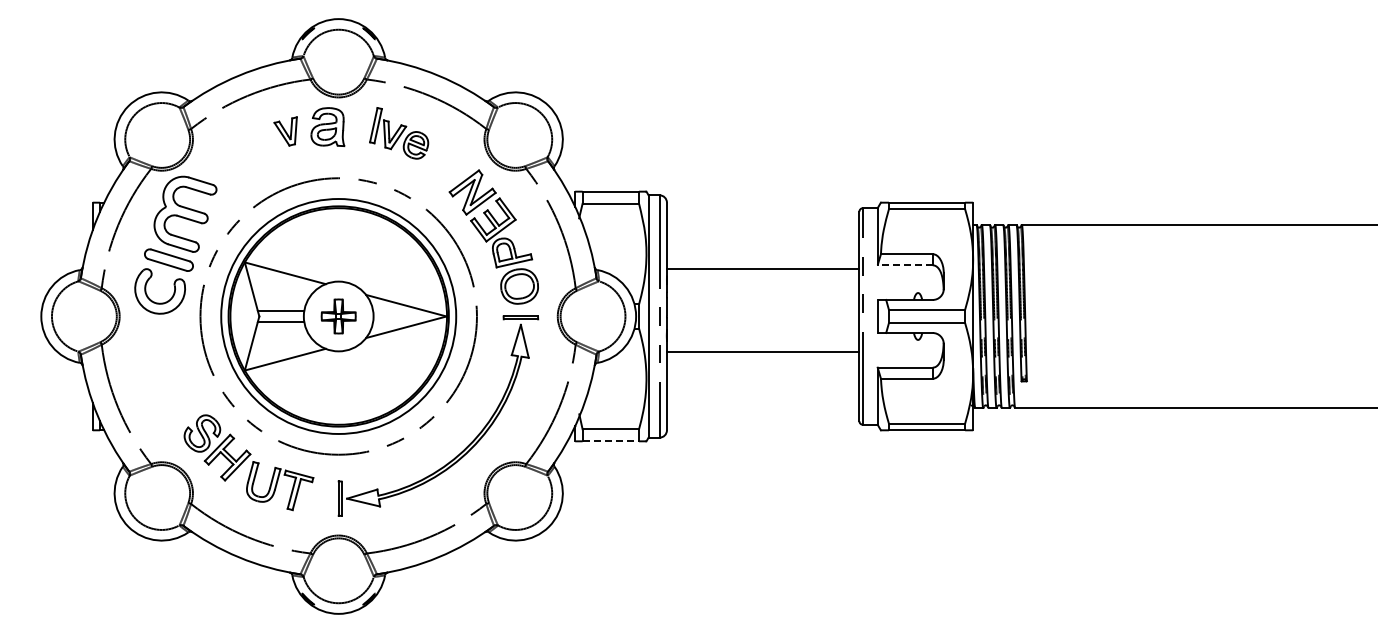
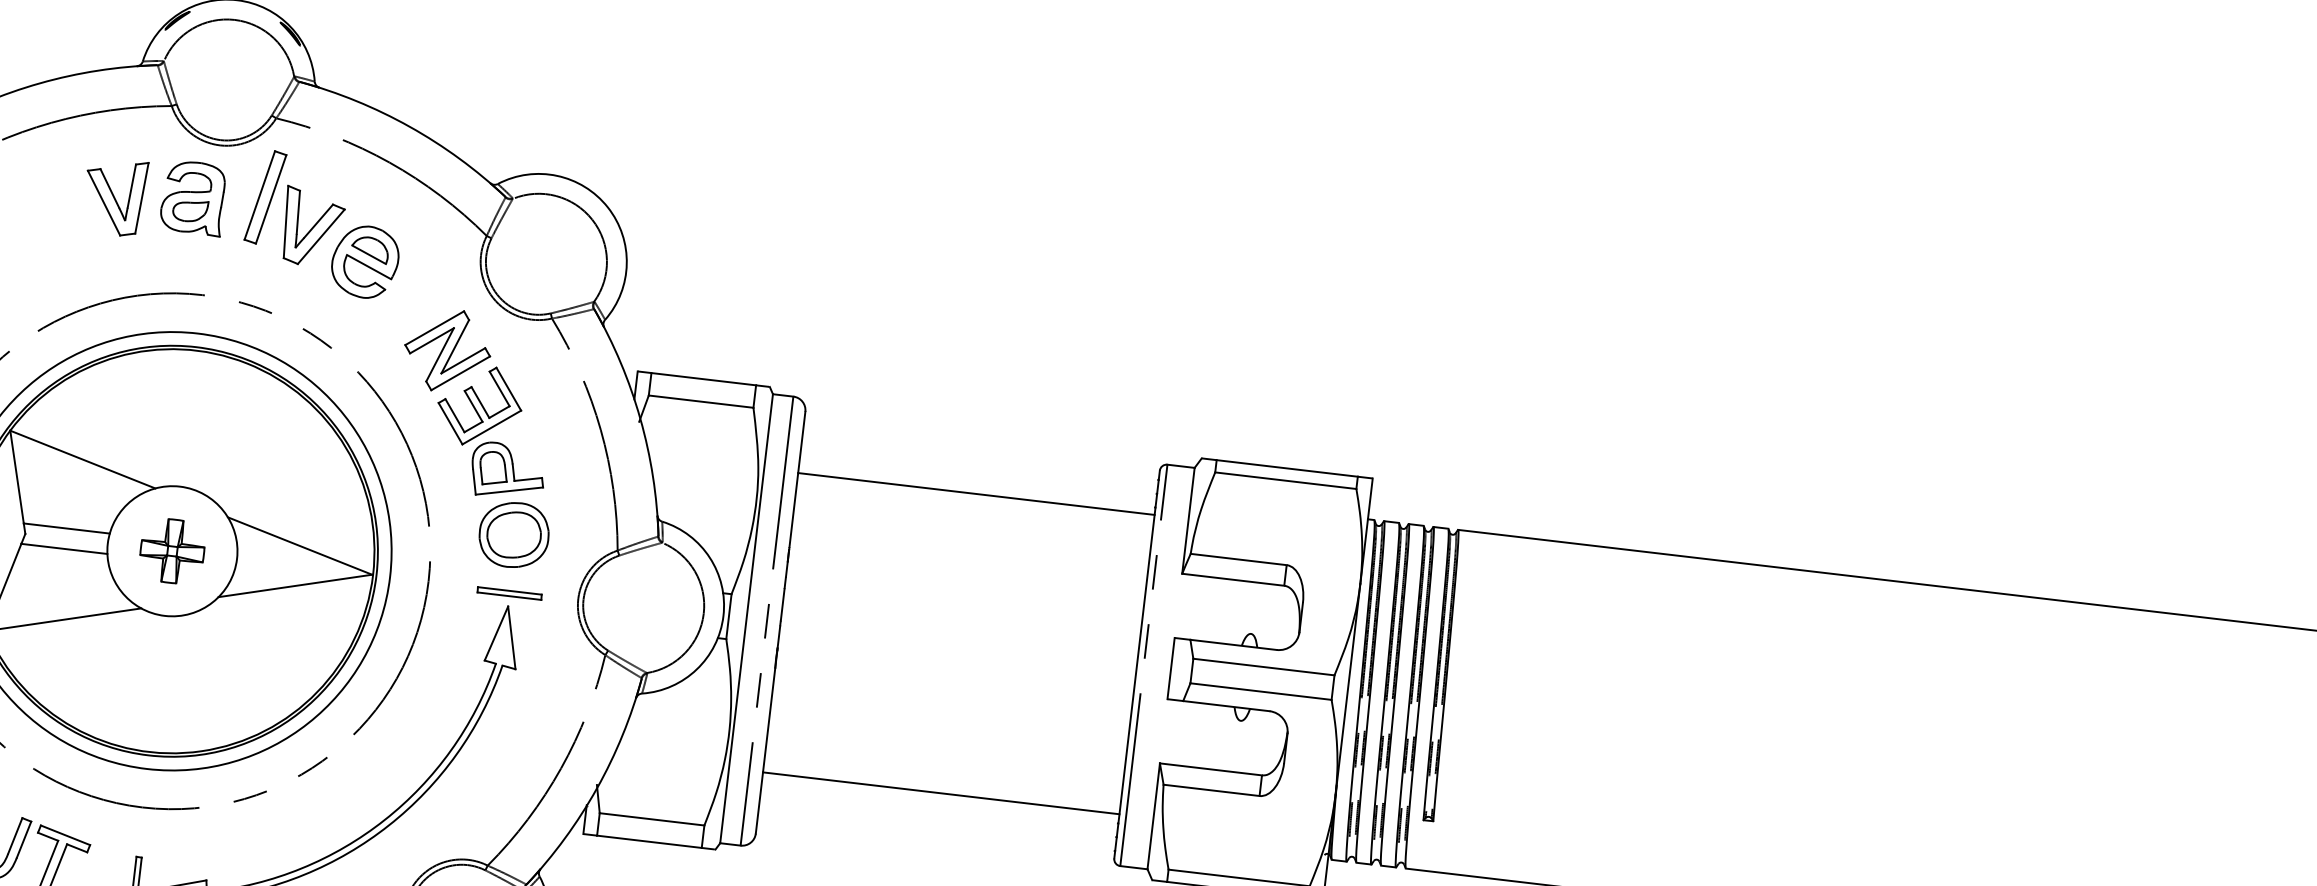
part: (285, 131) -> (114, 196), size x1.43
part: (398, 133) -> (323, 225), size x1.43
line: (905, 265) -> (1233, 580), dashed -> solid
line: (762, 268) -> (975, 493), moved
line: (762, 352) -> (939, 793), moved
line: (611, 441) -> (650, 842), dashed -> solid

